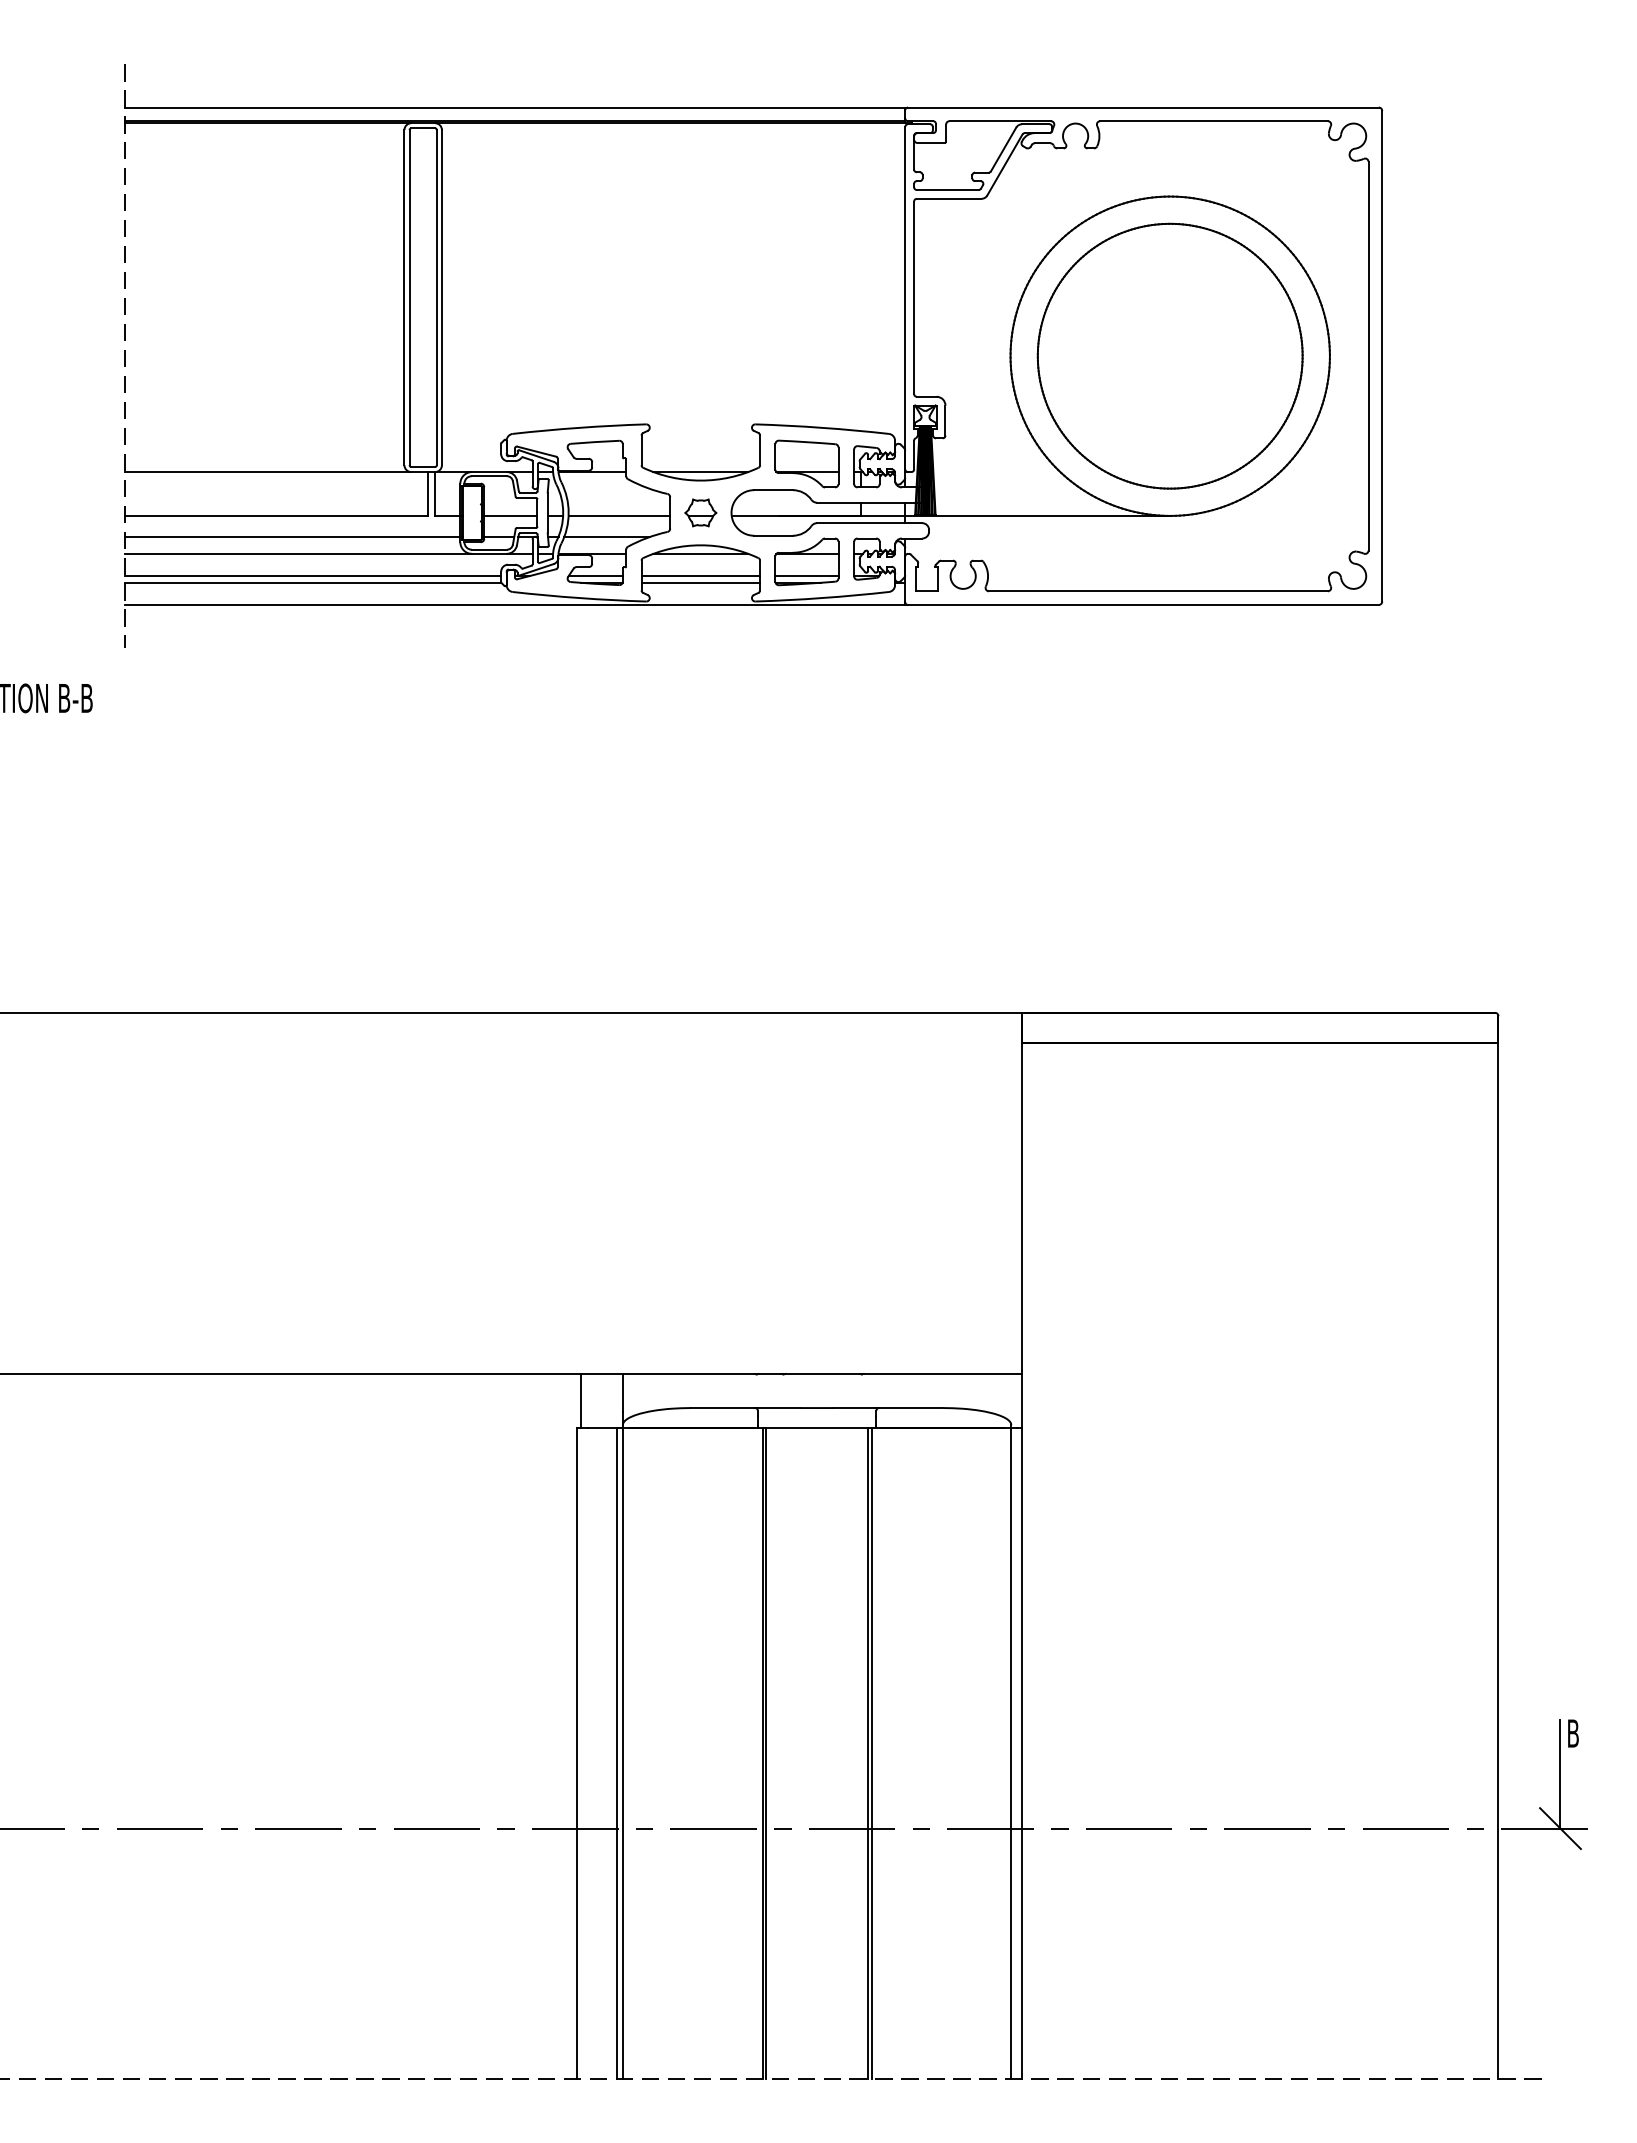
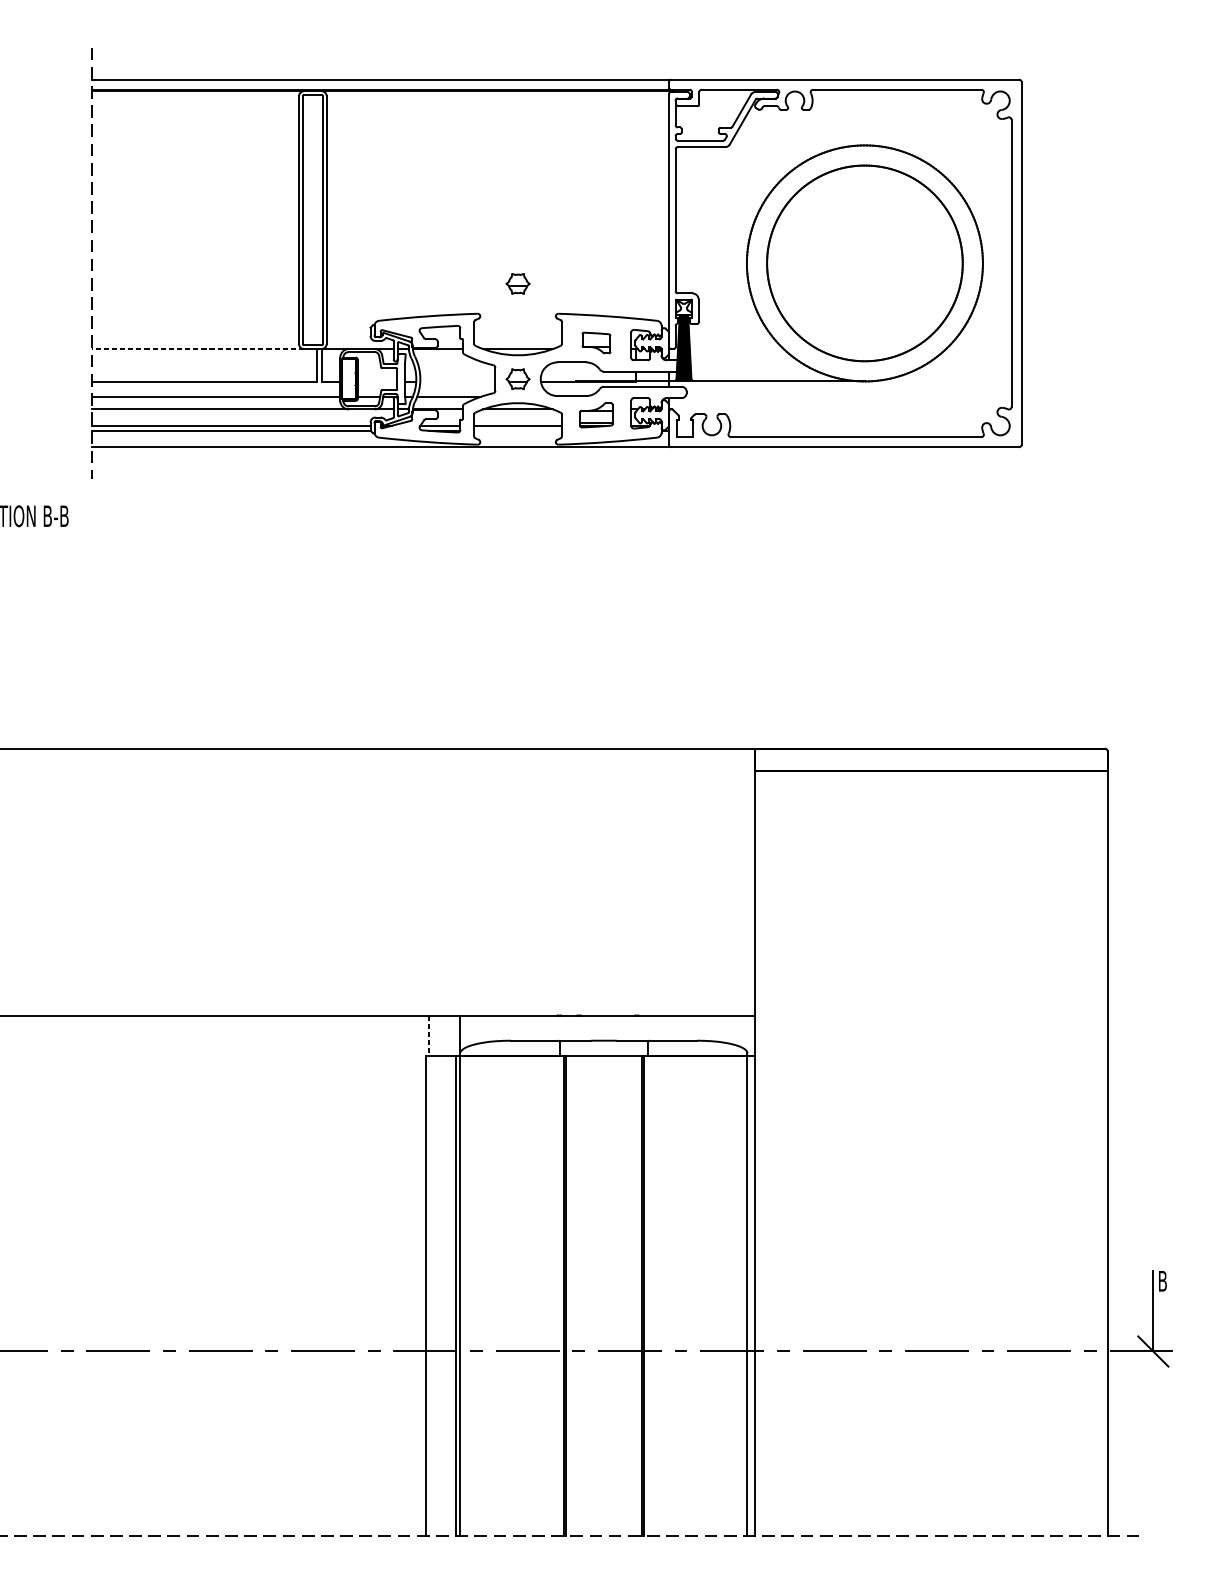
part: (700, 383) -> (517, 283), added
part: (806, 463) -> (596, 342), size x0.6
line: (267, 472) -> (197, 349), solid -> dashed
line: (510, 516) -> (377, 381), removed
line: (619, 516) -> (457, 381), removed
part: (806, 561) -> (596, 415), size x0.7
line: (700, 582) -> (517, 430), removed
line: (580, 1401) -> (429, 1035), solid -> dashed

